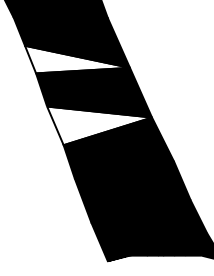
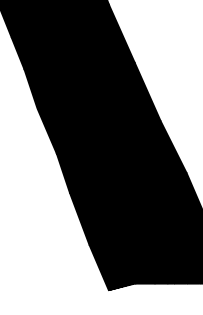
fill: (77, 59) -> (73, 53), added
fill: (99, 125) -> (99, 130), added

